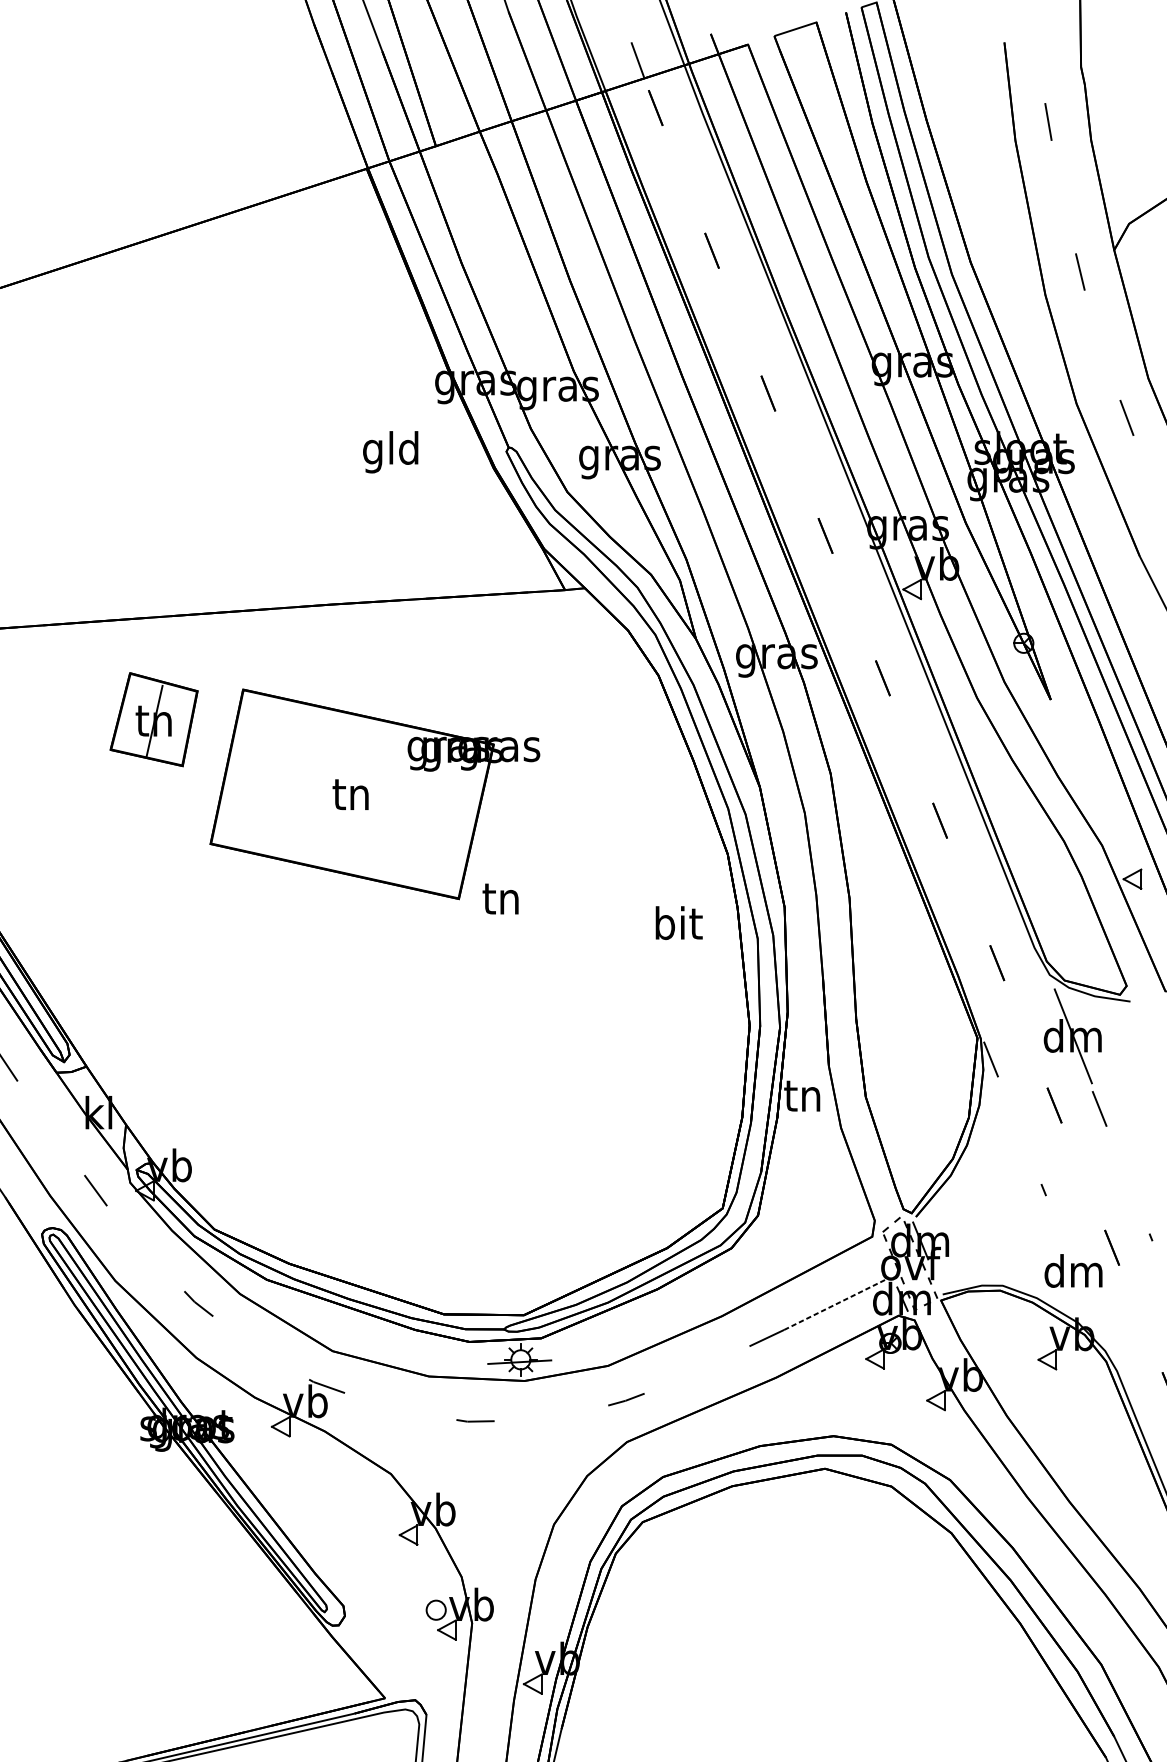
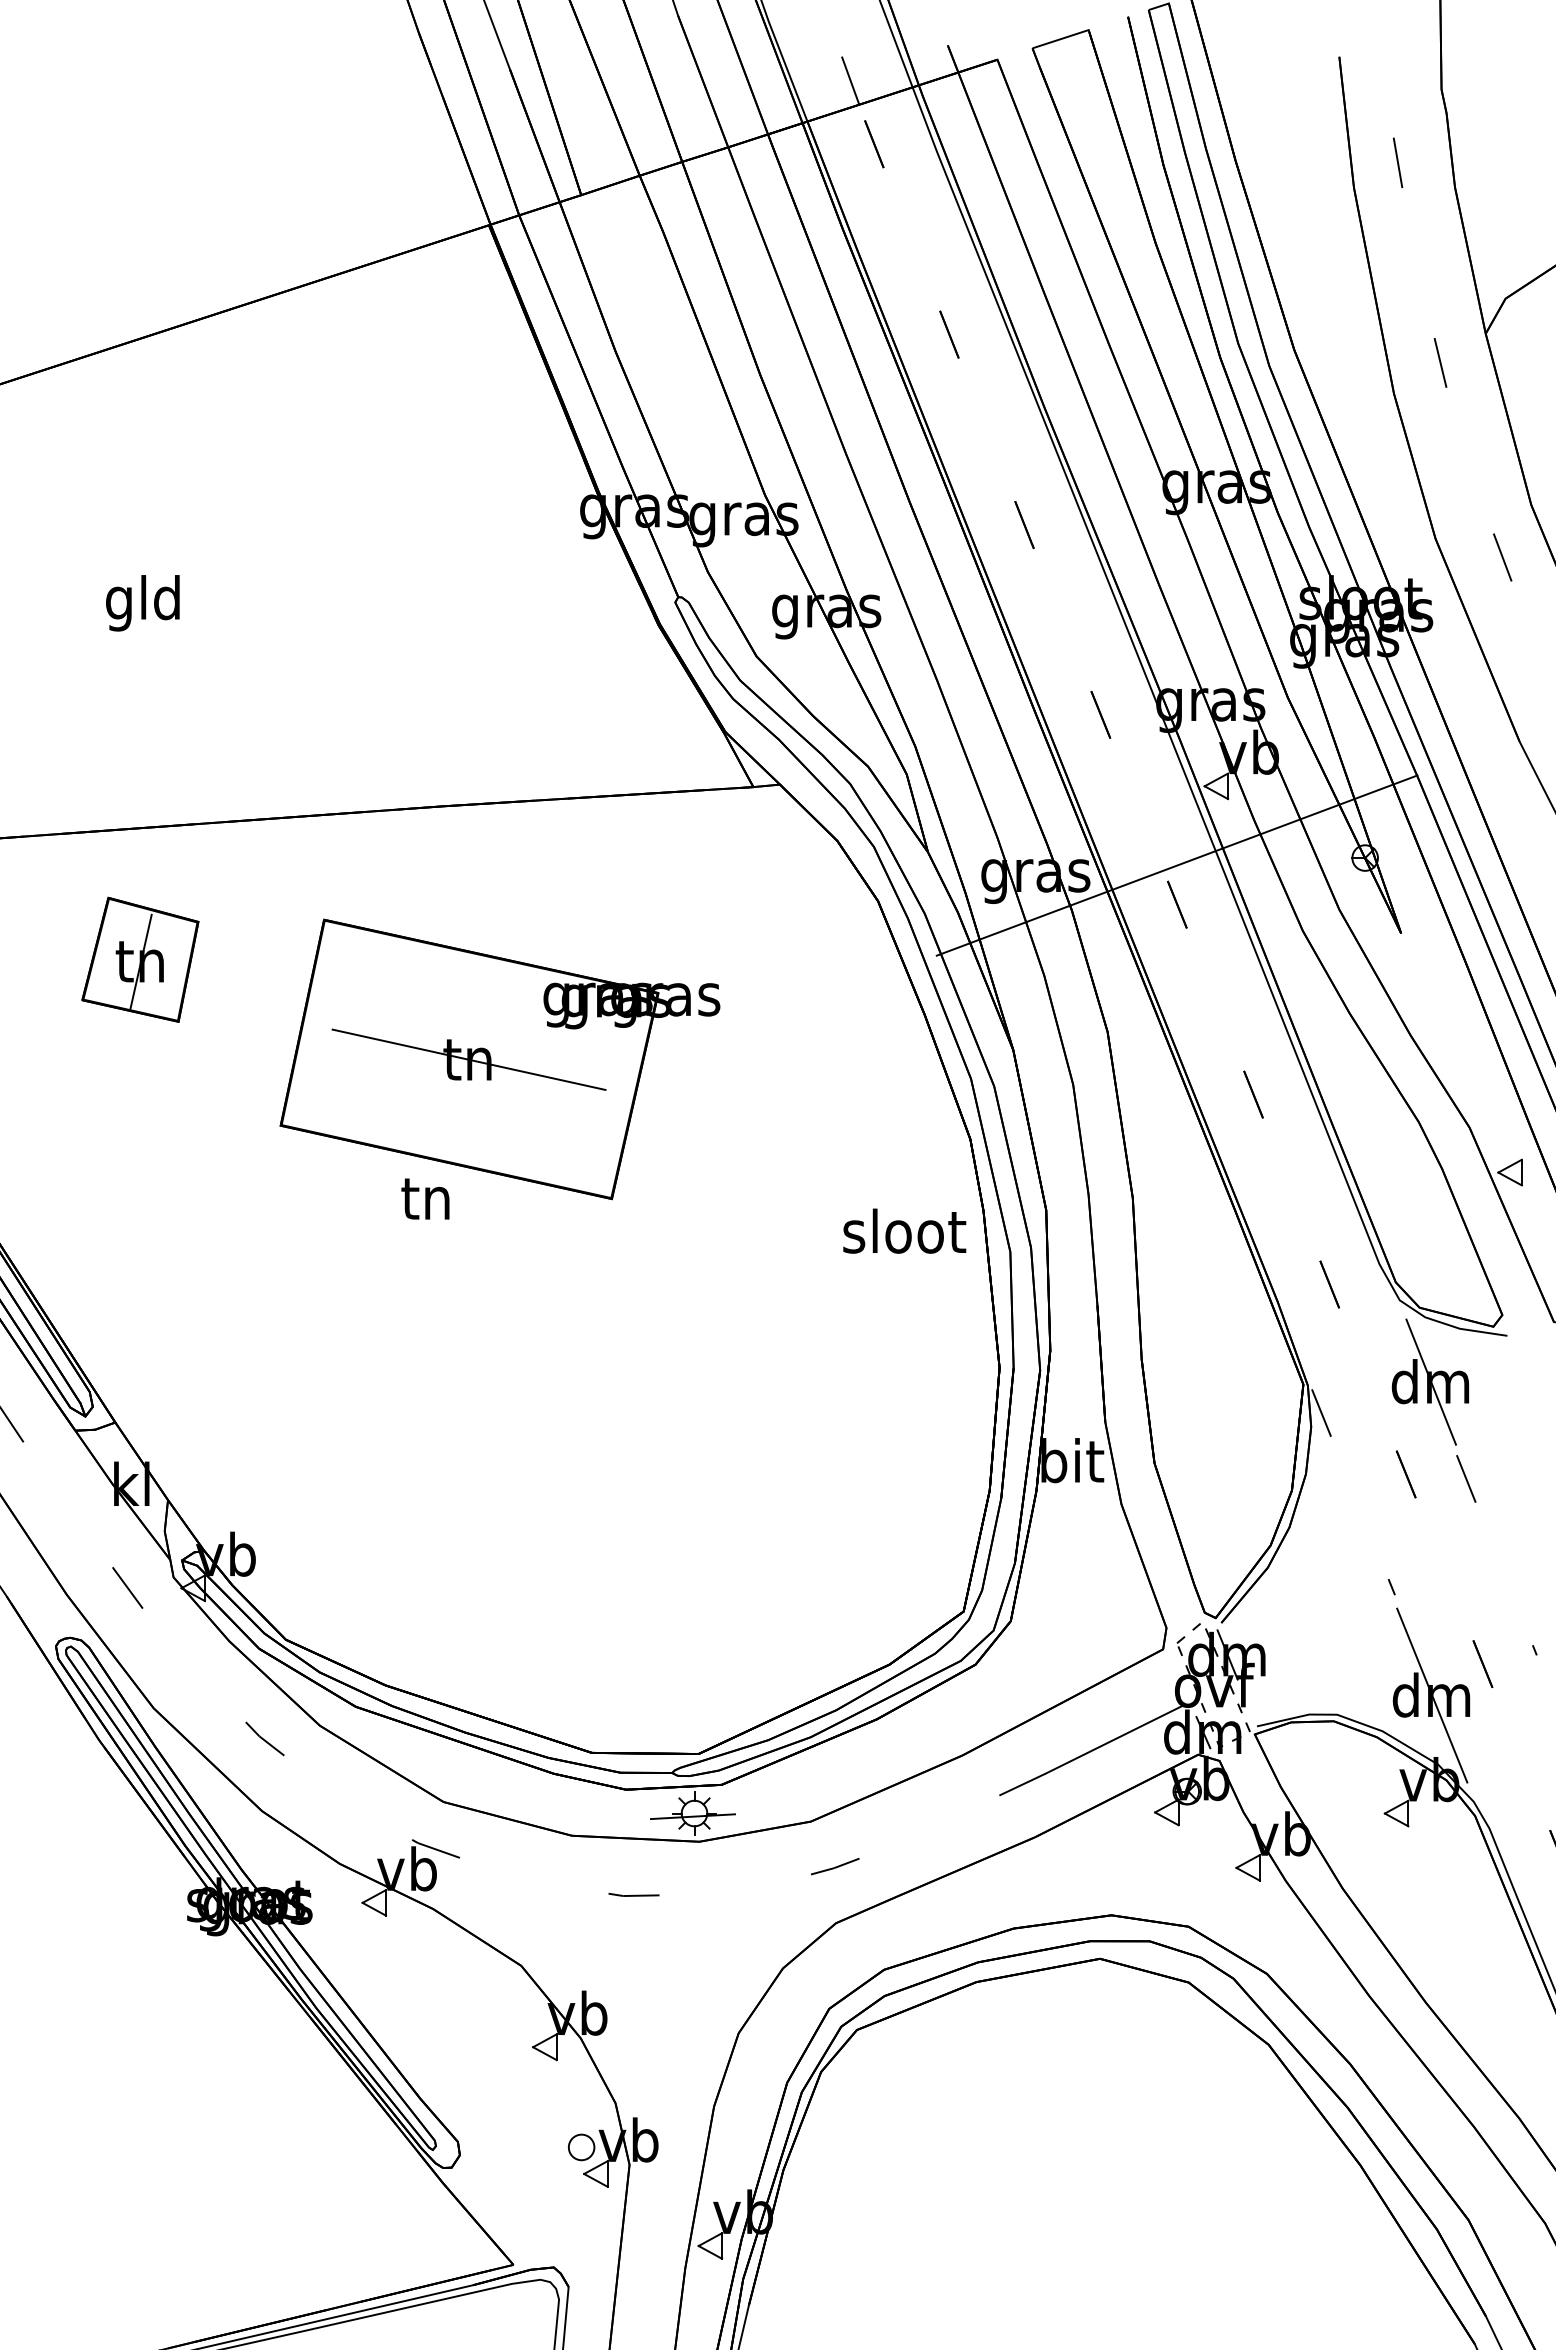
text: (390, 452) -> (142, 603), moved
line: (882, 648) -> (1176, 865), added
part: (154, 719) -> (140, 959), moved
line: (351, 794) -> (468, 1059), added
text: (500, 898) -> (425, 1198), moved
text: (678, 922) -> (904, 1230), bit -> sloot
text: (804, 1095) -> (1072, 1460), tn -> bit
line: (1074, 1271) -> (1432, 1695), added
line: (835, 1304) -> (1114, 1739), dashed -> solid

